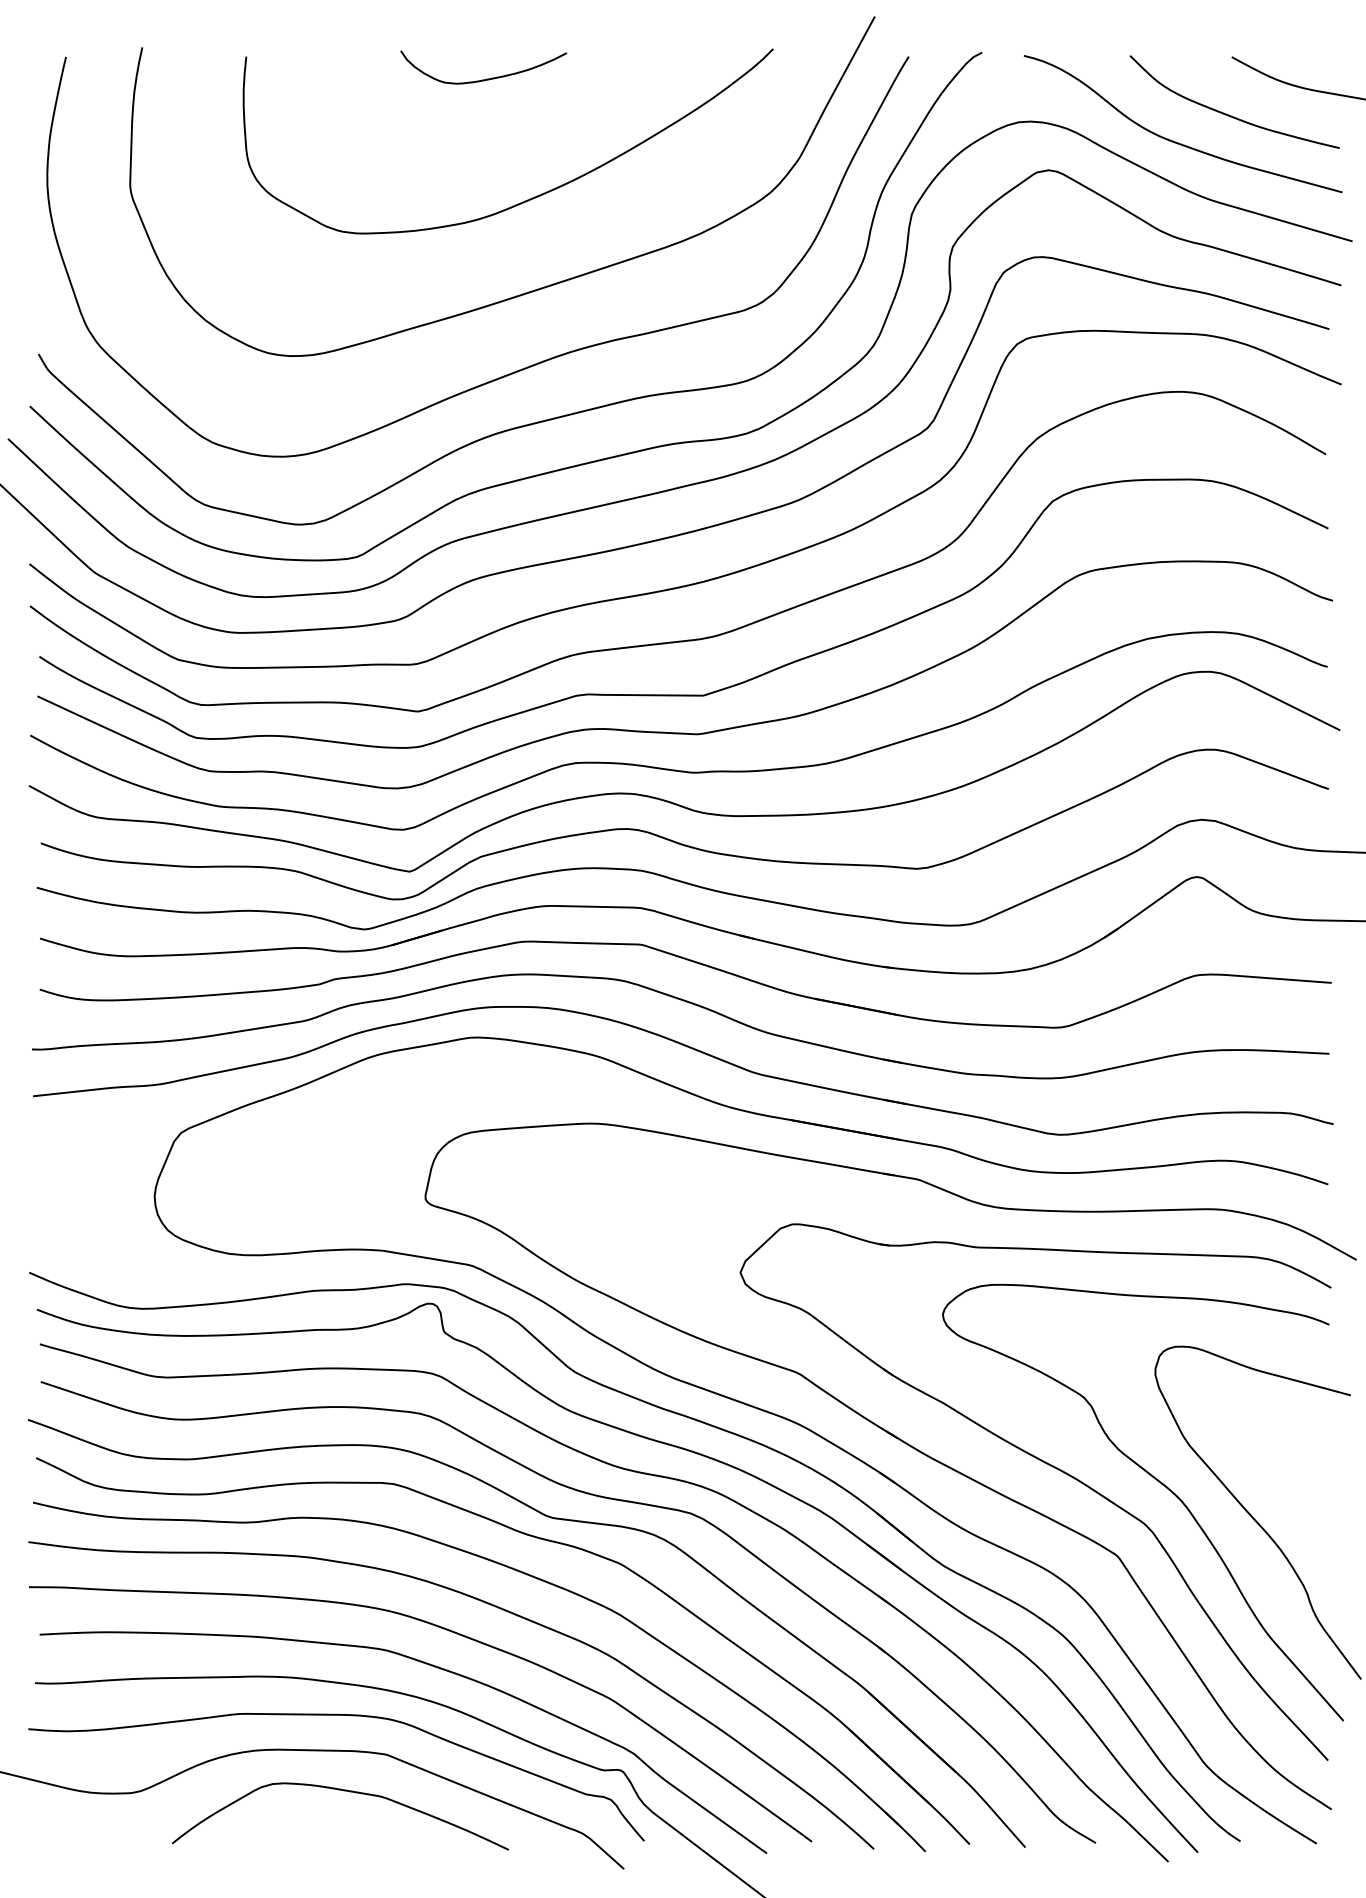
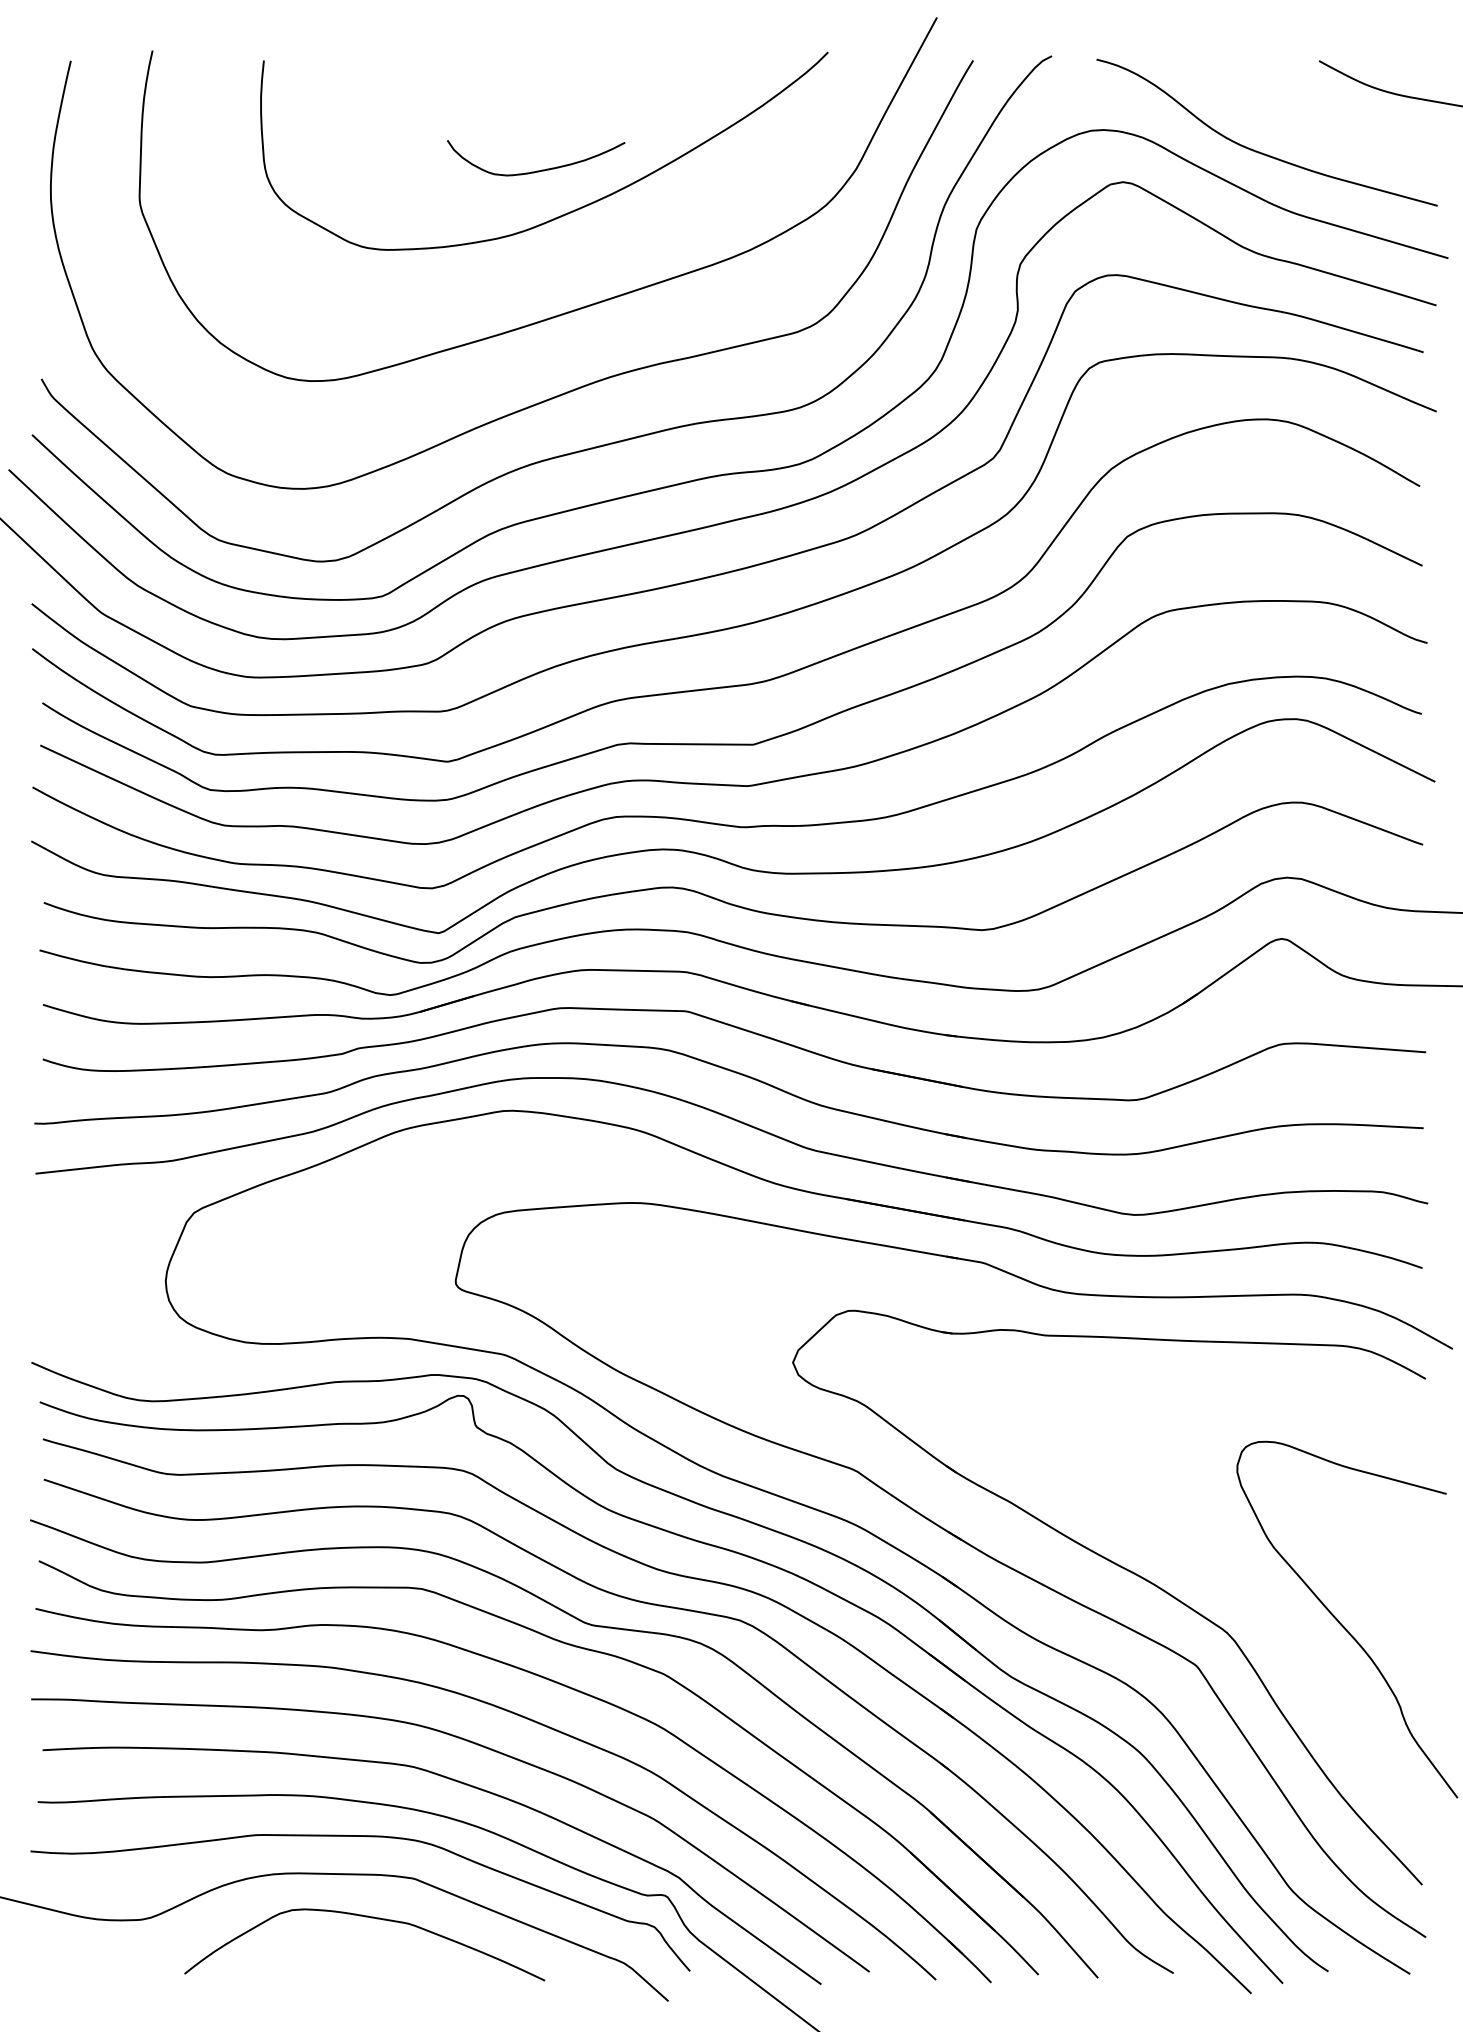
curve: (484, 79) -> (536, 170), moved
curve: (1229, 114) -> (1316, 122), removed
curve: (1156, 1480) -> (1238, 1585), removed

